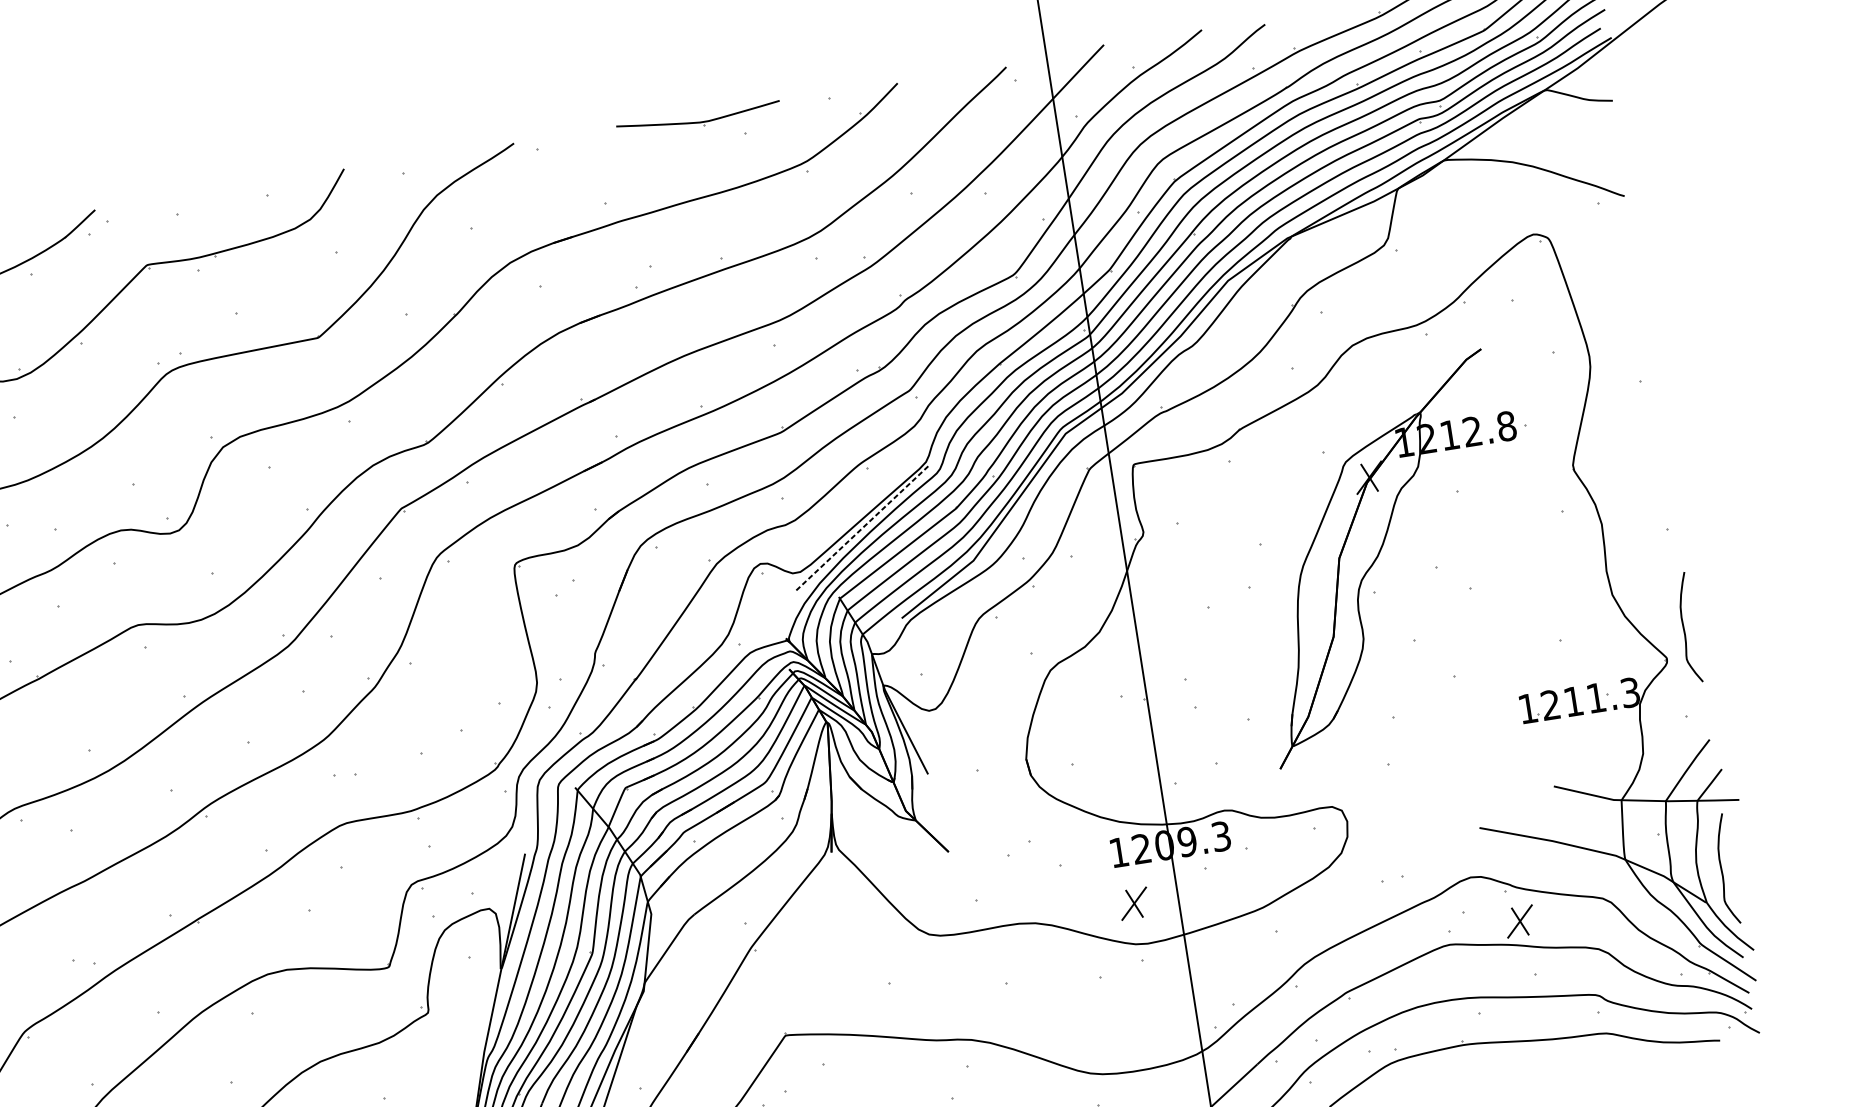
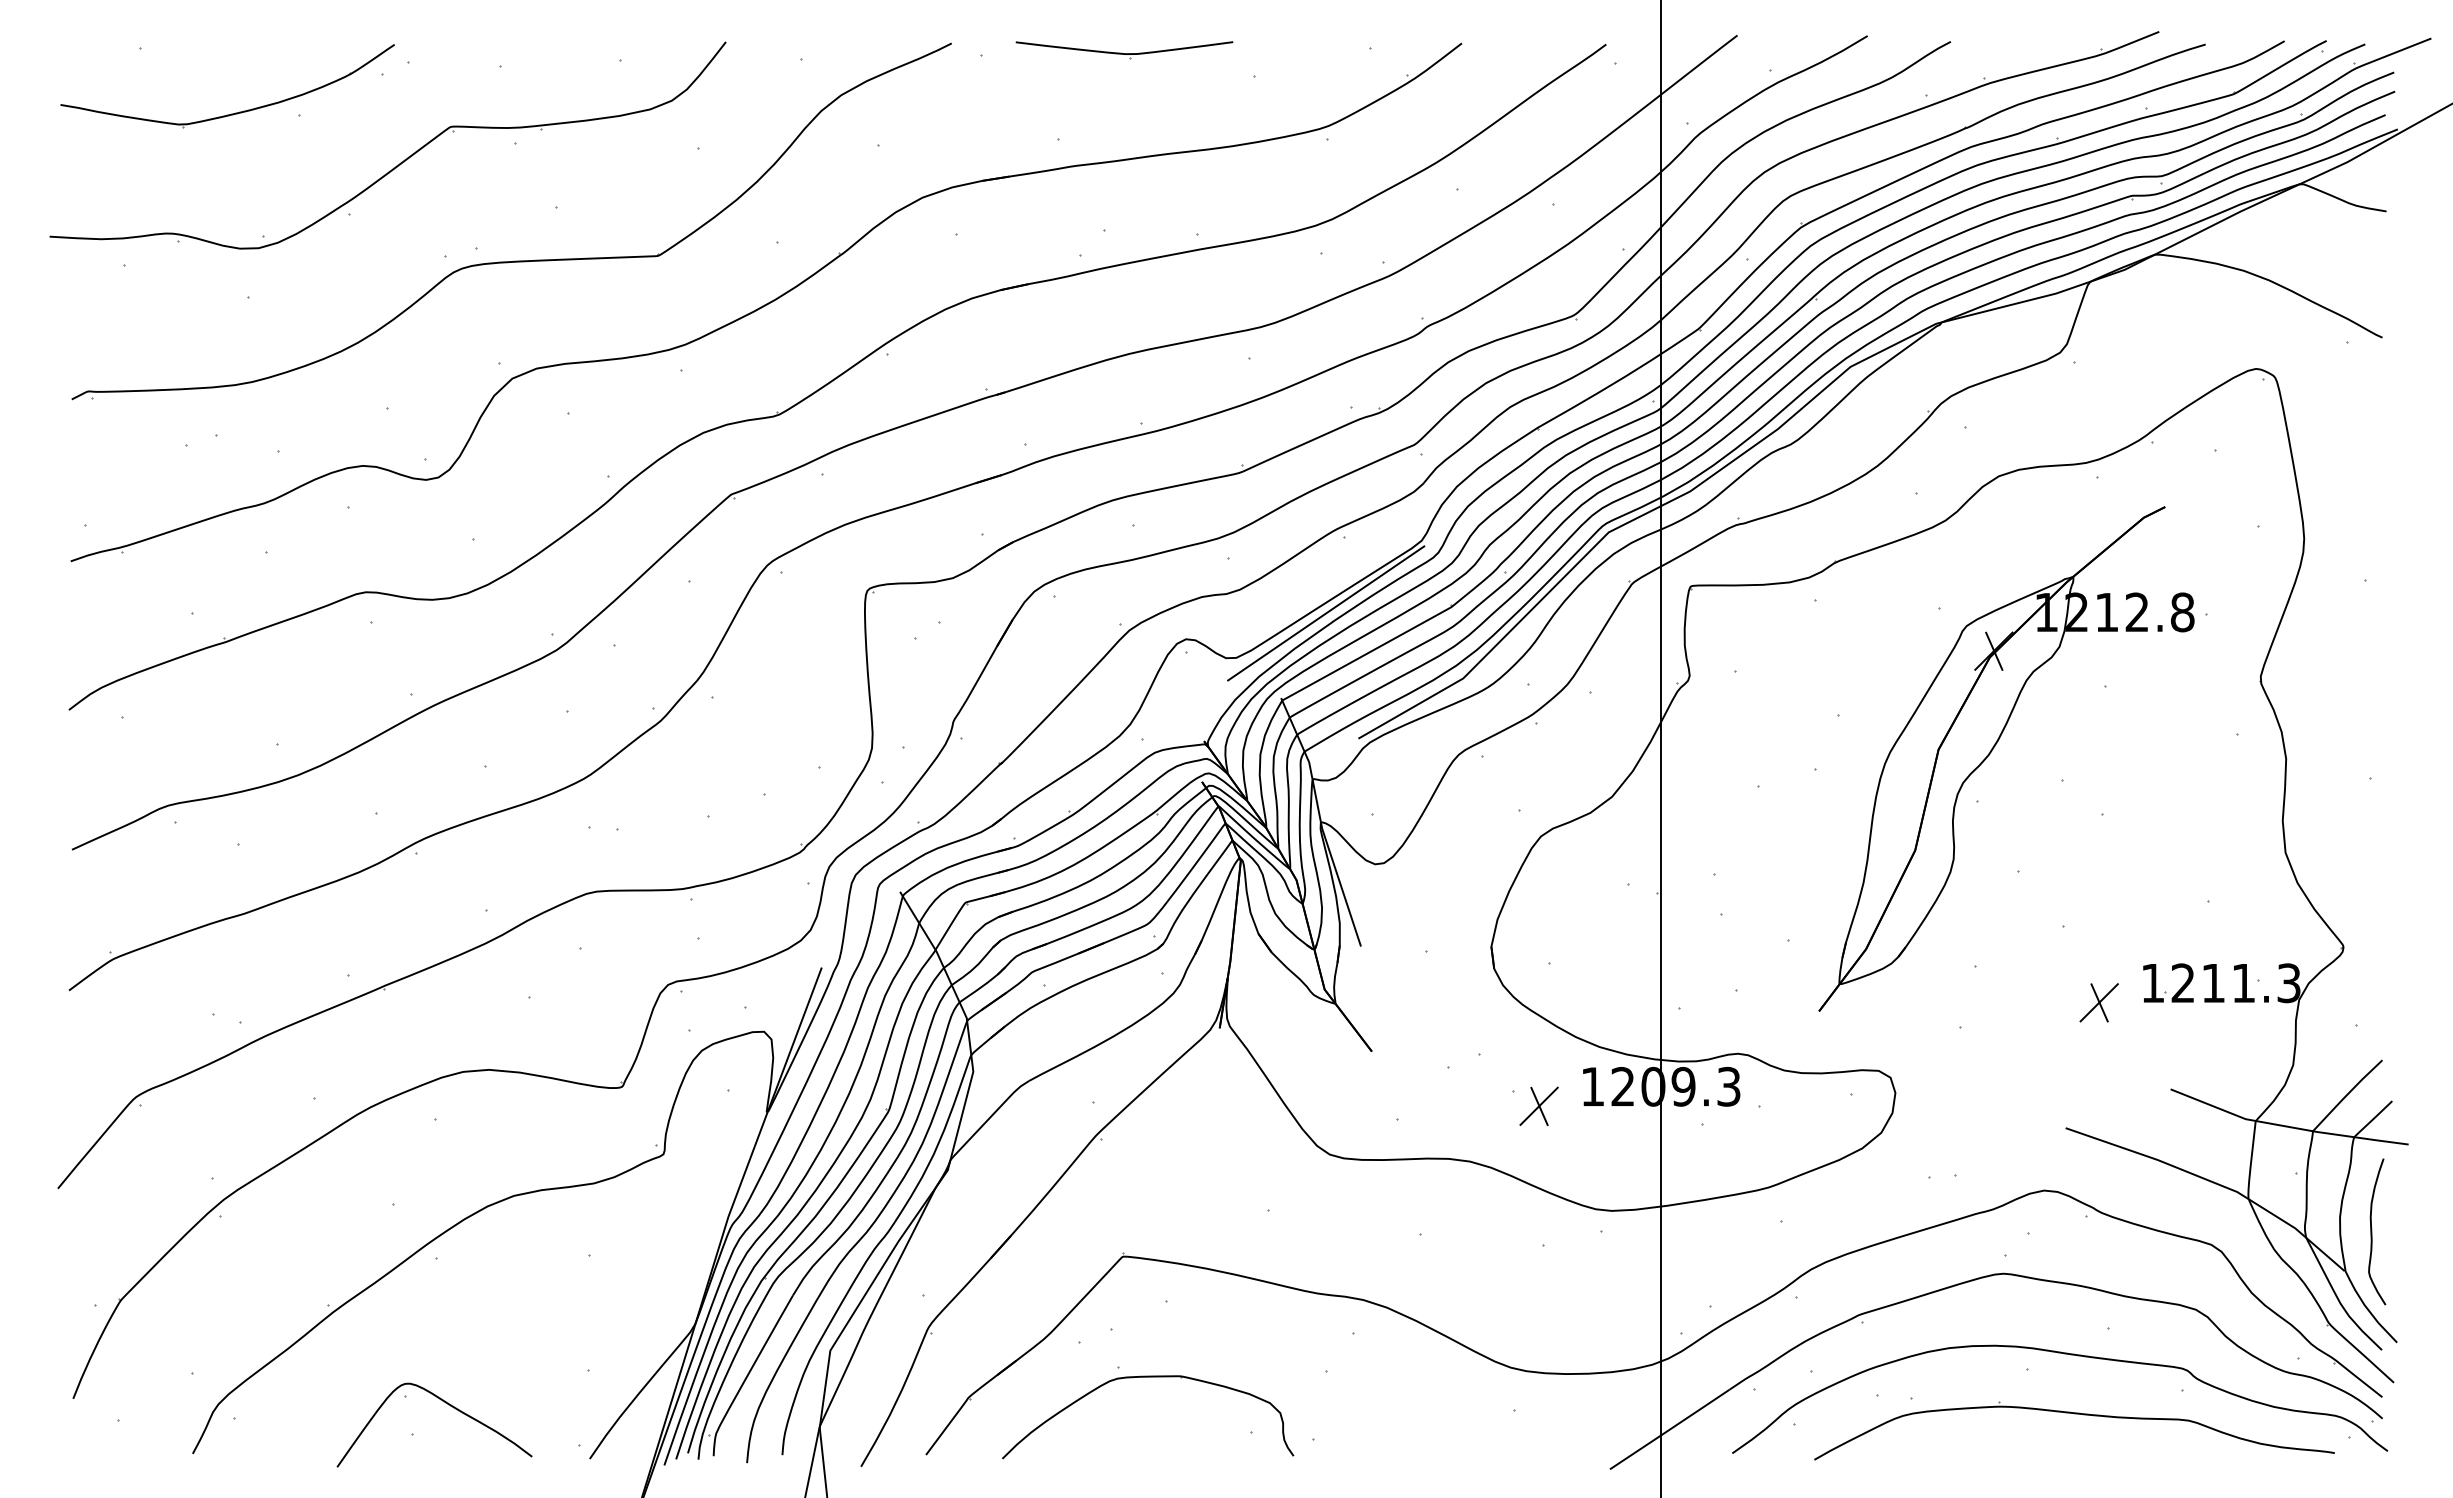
part: (698, 119) -> (1124, 50), moved
line: (862, 527) -> (1326, 613), dashed -> solid
curve: (1684, 628) -> (2372, 910), removed
part: (1133, 903) -> (1538, 1105), moved
part: (1519, 921) -> (2098, 1002), moved

